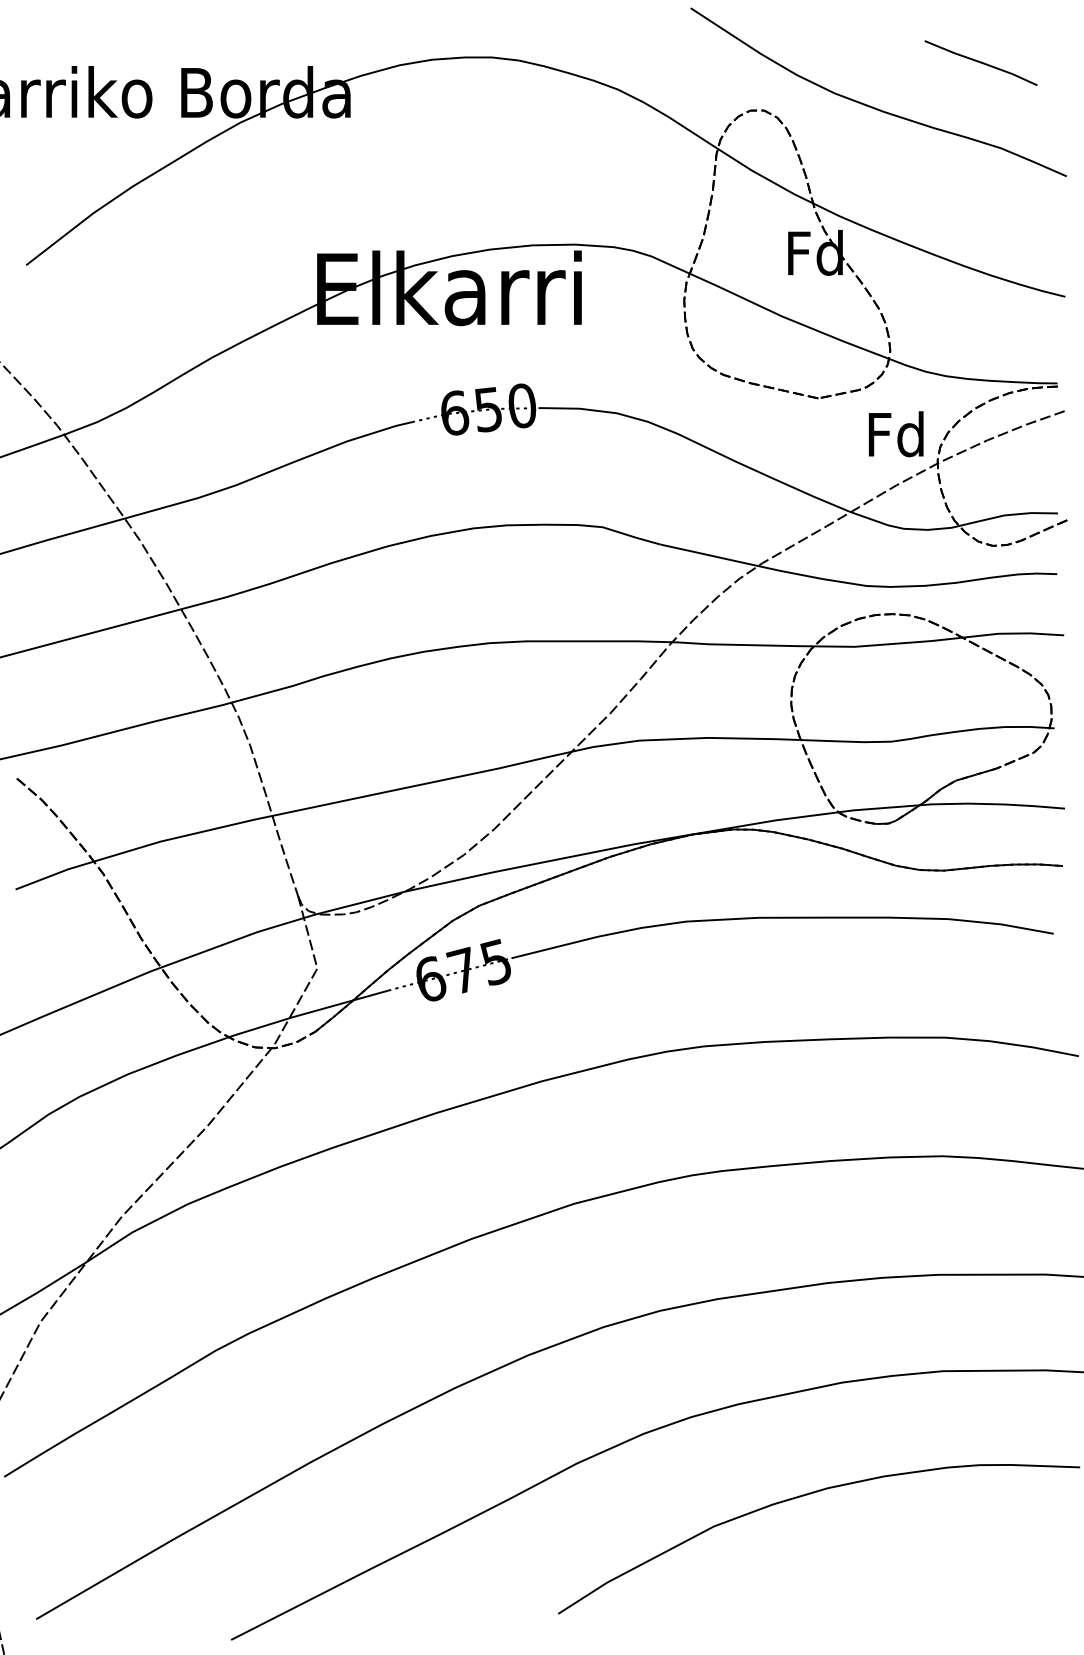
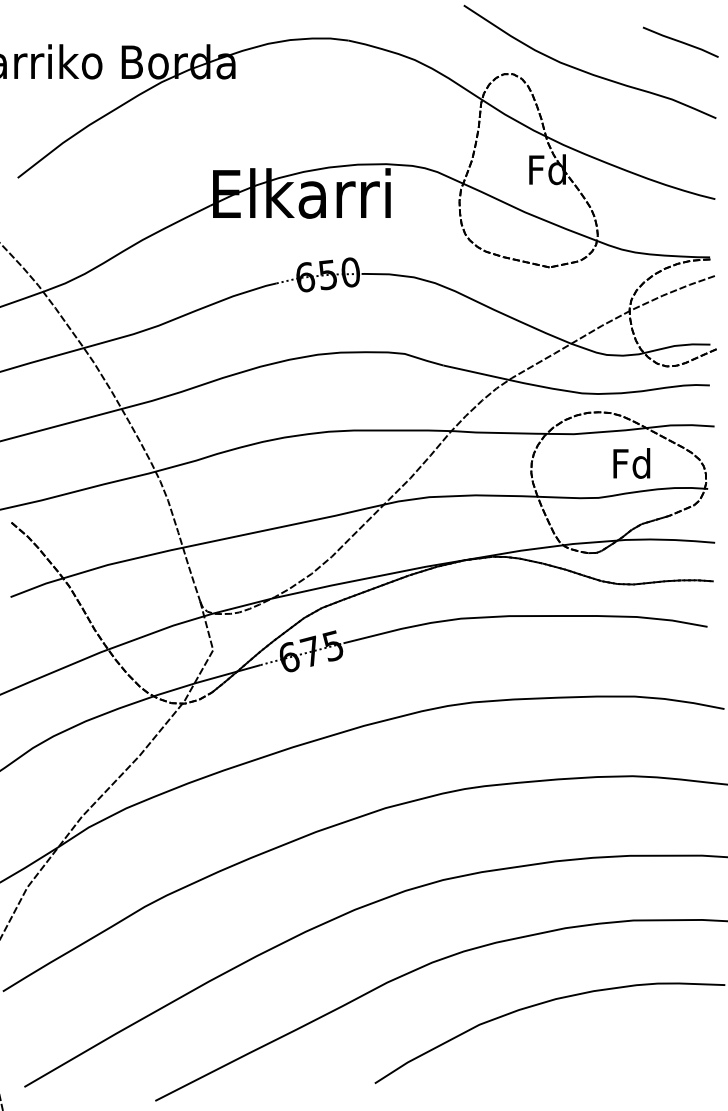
line: (980, 61) -> (680, 41), moved
text: (895, 434) -> (631, 463), moved

